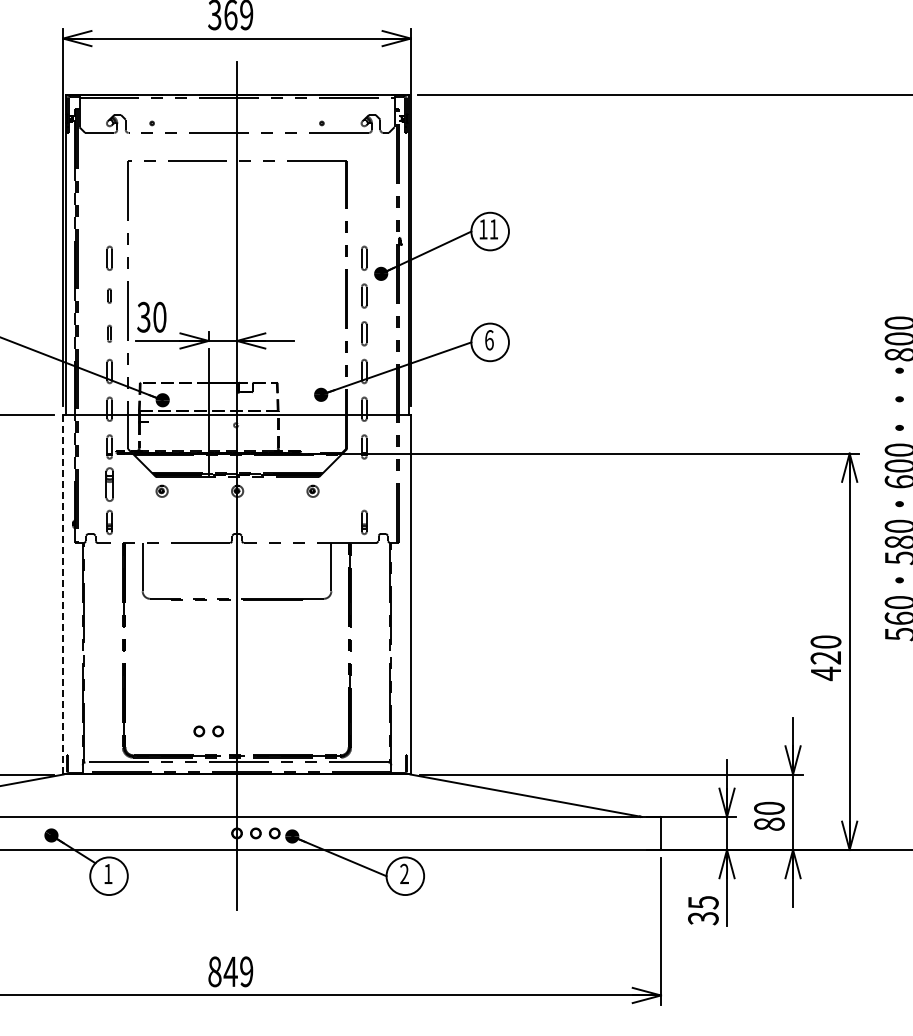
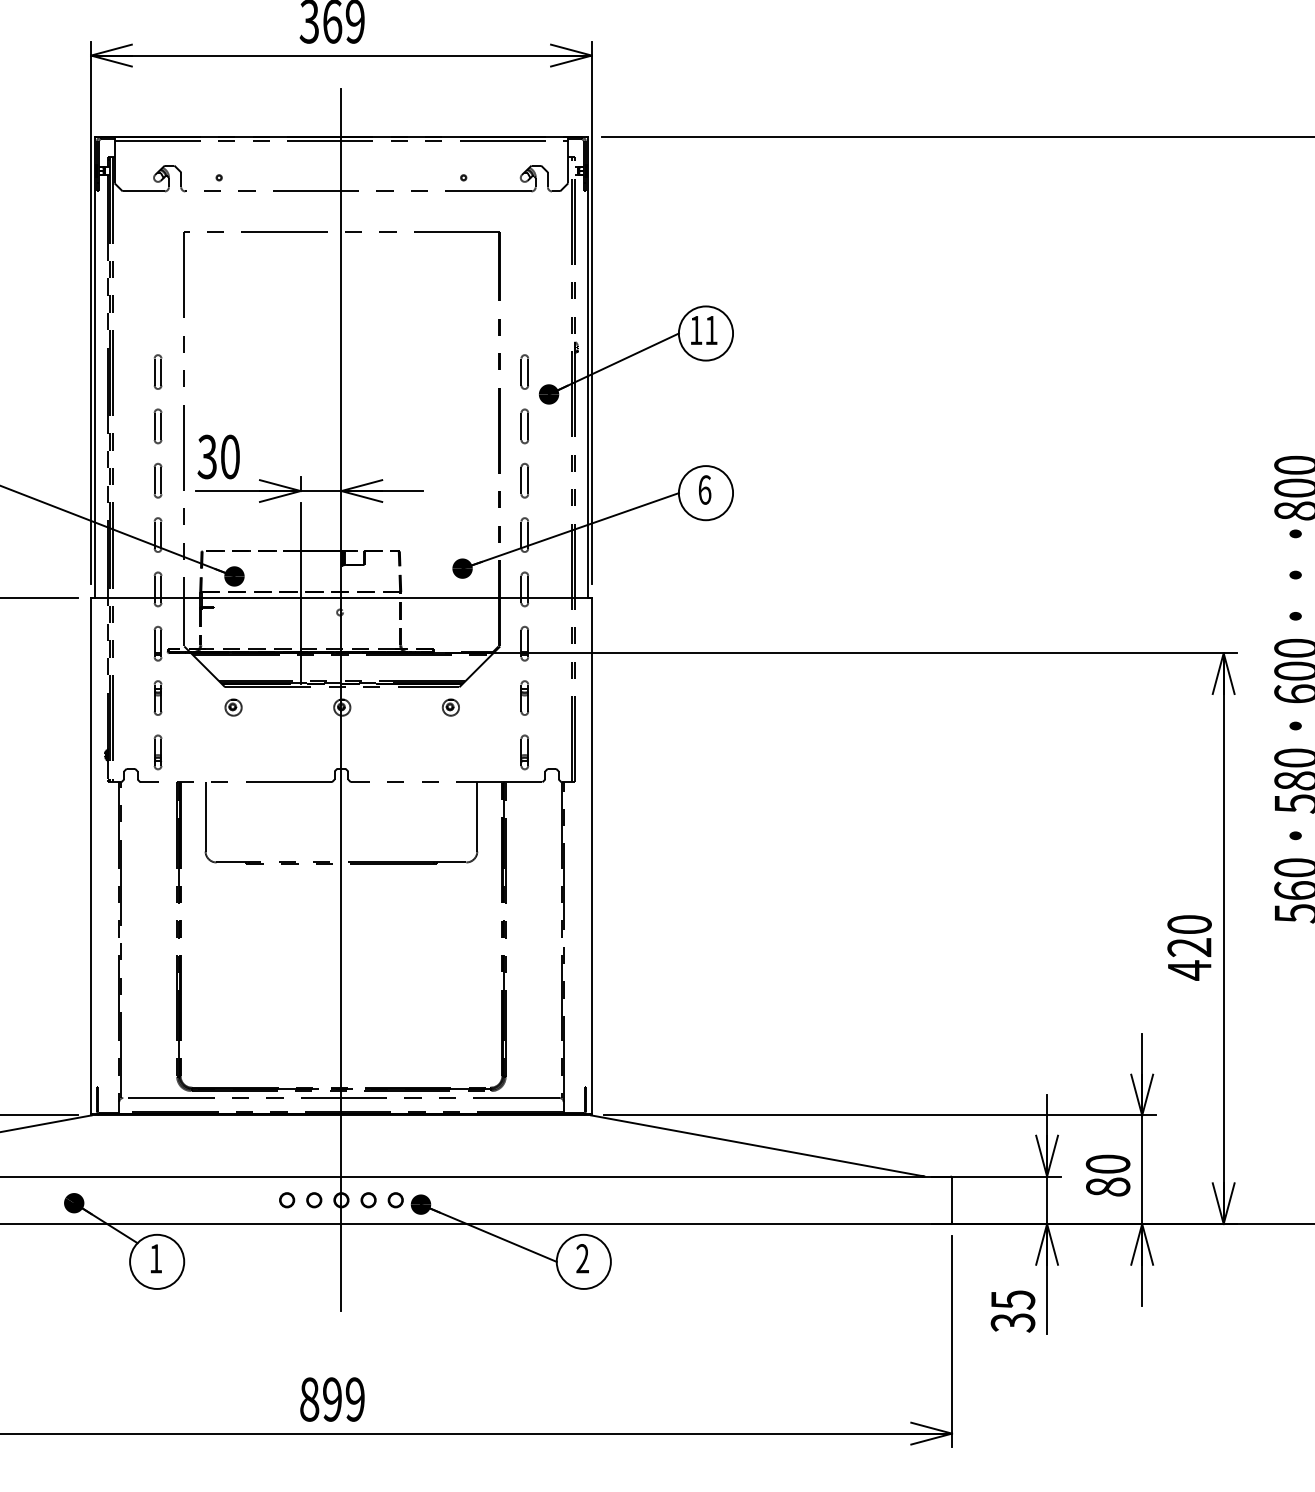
part: (109, 295) -> (157, 425), size x1.67
part: (109, 333) -> (157, 480), size x1.43
part: (109, 484) -> (157, 697), size x0.71
part: (364, 484) -> (525, 697), added
line: (63, 594) -> (91, 856), dashed -> solid
part: (208, 731) -> (300, 1200), moved
text: (230, 971) -> (332, 1399), 849 -> 899

